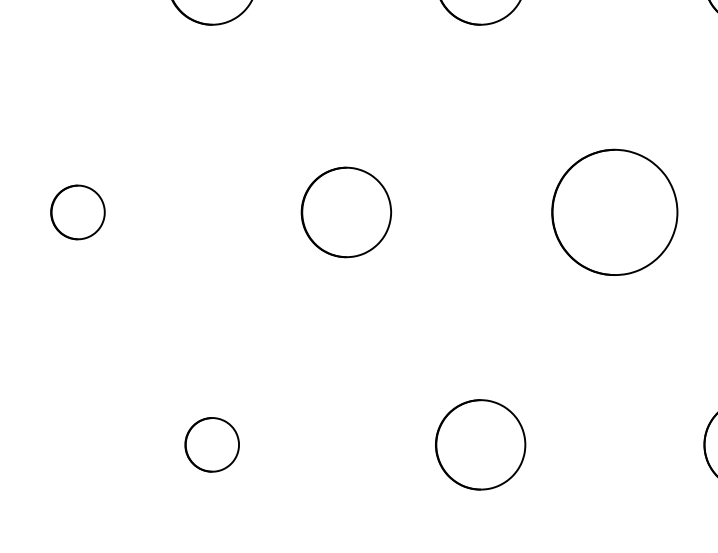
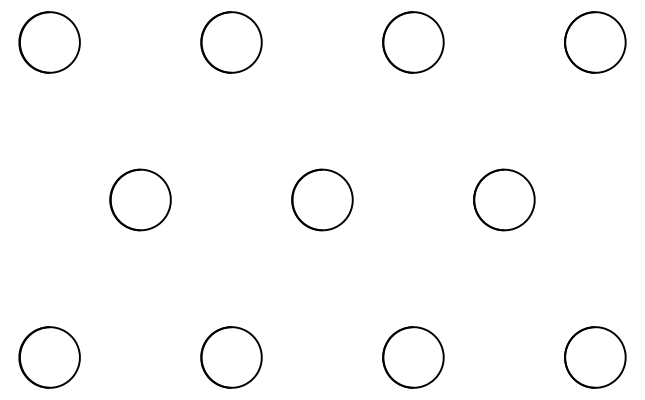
part: (77, 211) -> (140, 199), size x1.67
part: (615, 211) -> (504, 199), size x0.71
part: (212, 444) -> (231, 357), size x1.67

